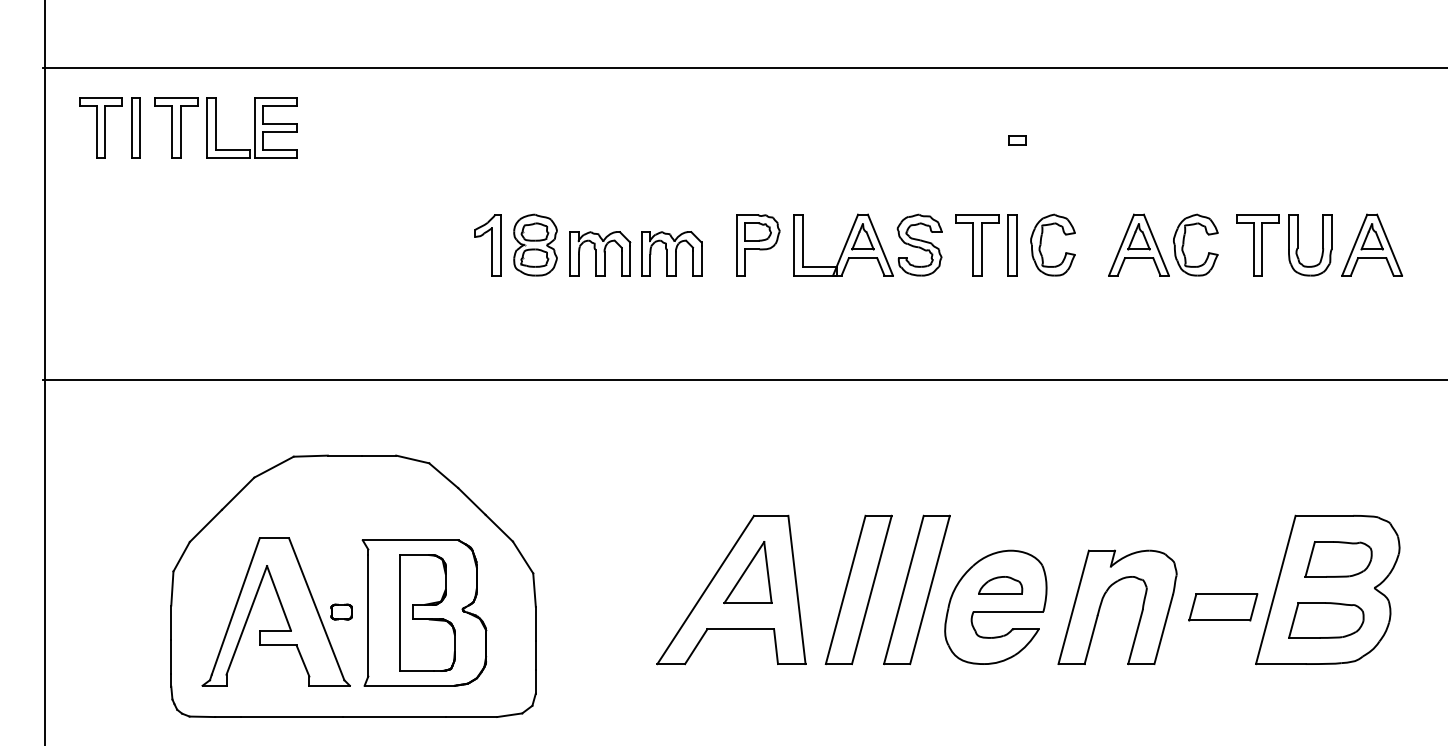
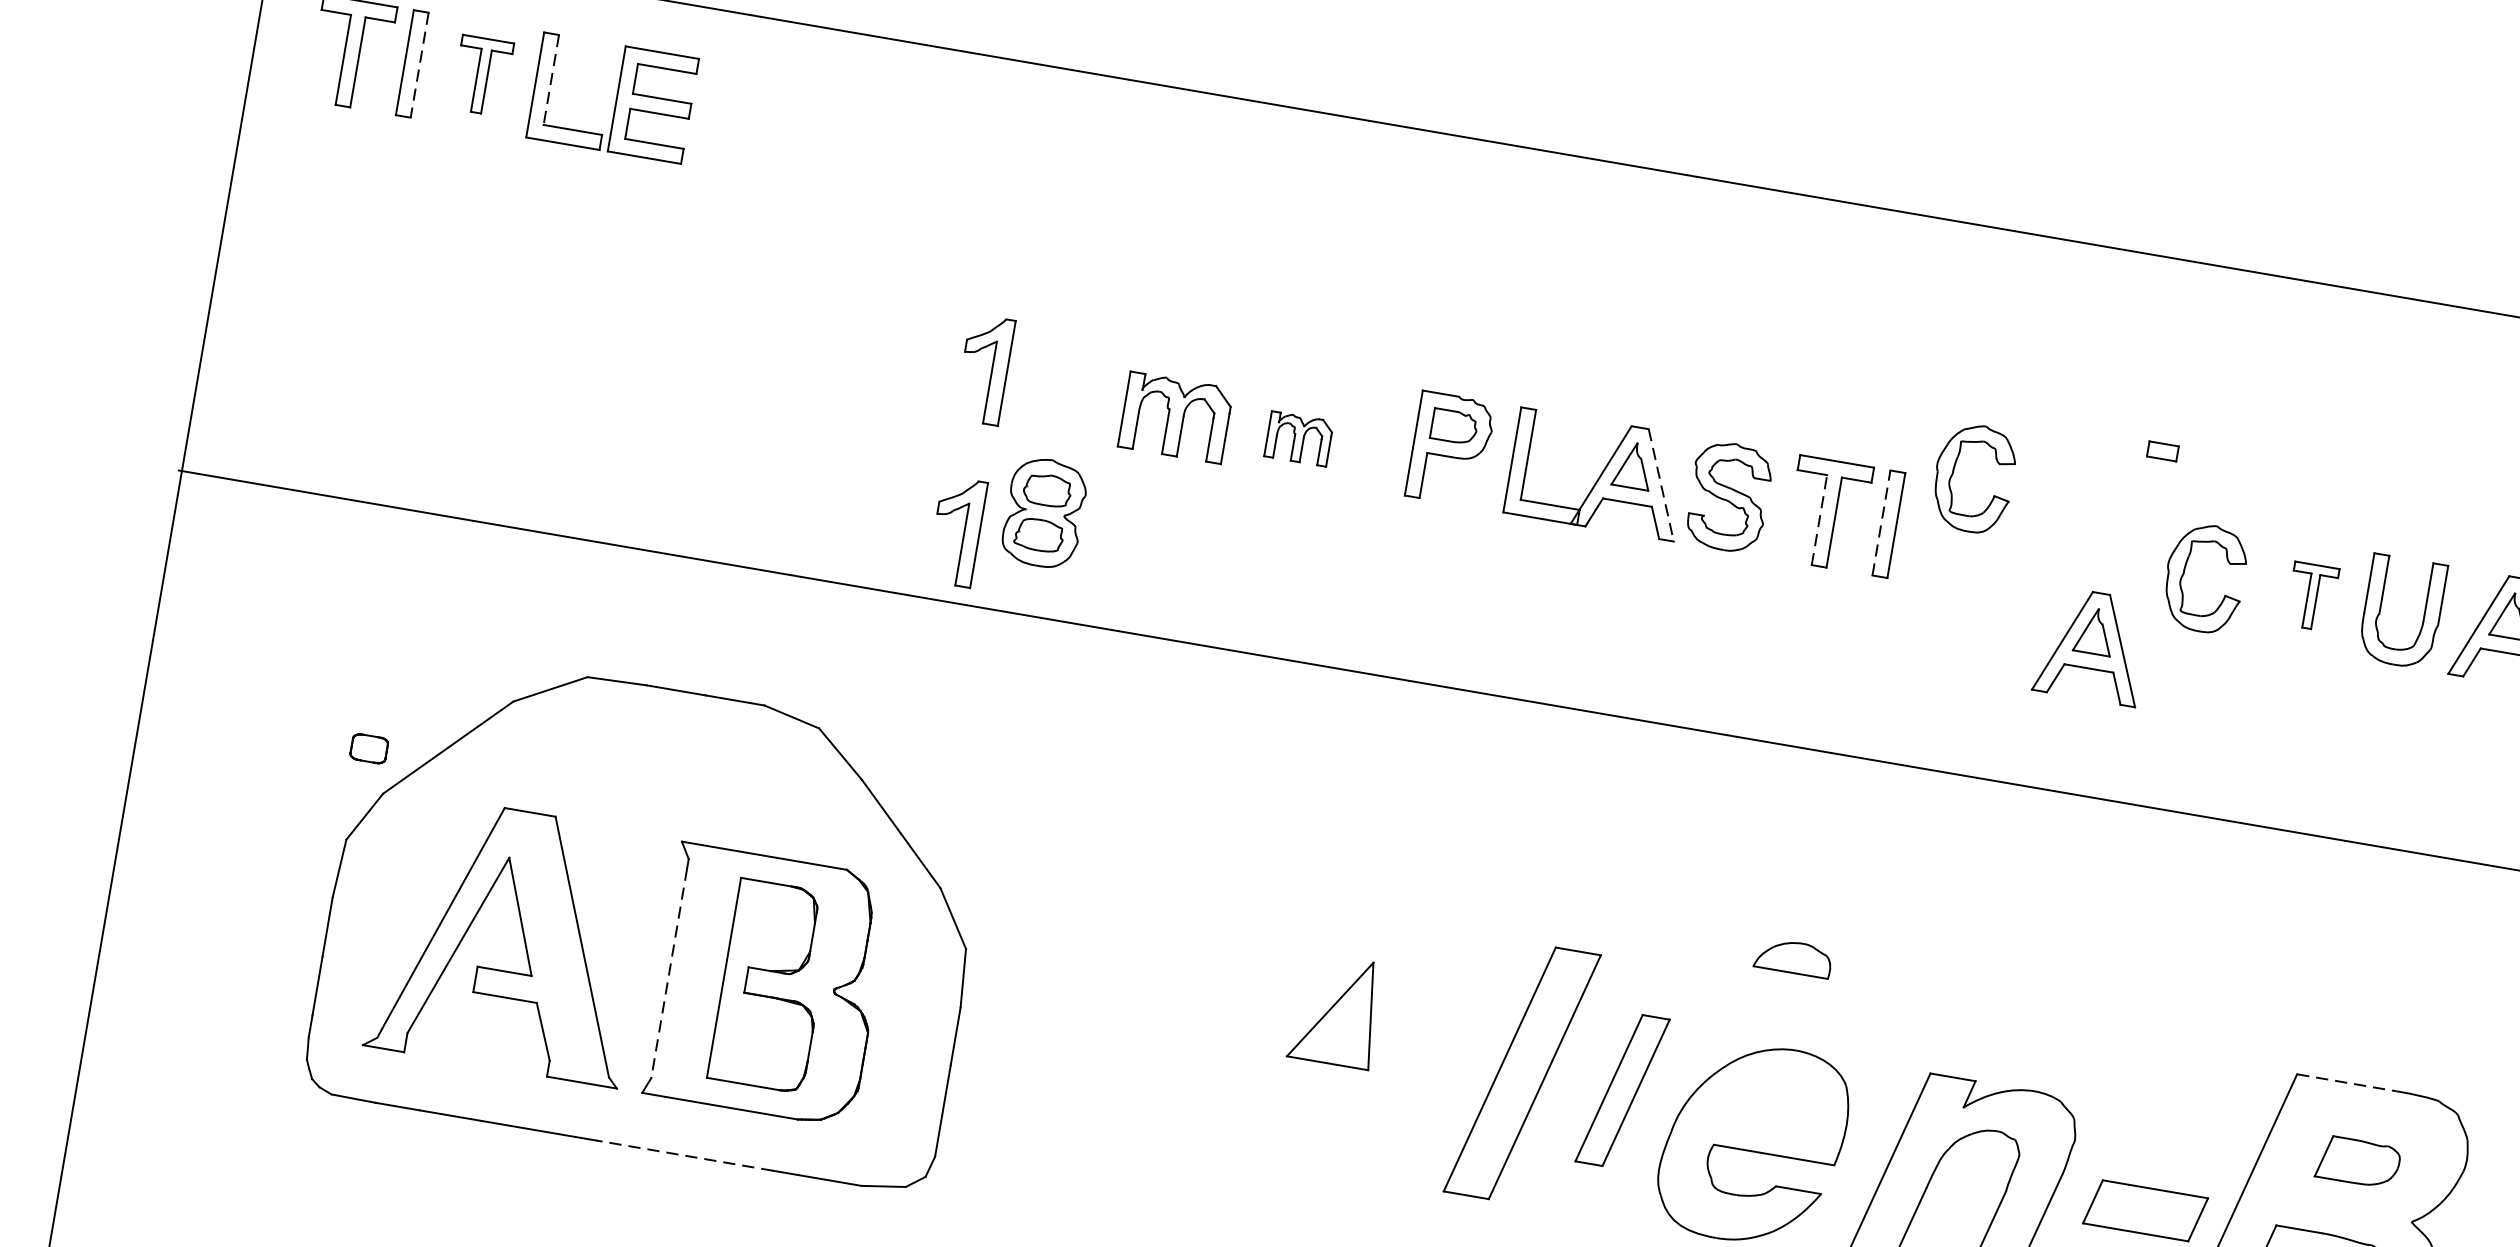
line: (215, 124) -> (550, 81), solid -> dashed
part: (176, 127) -> (482, 75), size x0.7
line: (140, 128) -> (420, 66), solid -> dashed
part: (1017, 140) -> (2162, 450), moved
part: (535, 244) -> (1044, 511), moved
line: (1008, 244) -> (1882, 521), solid -> dashed
part: (1041, 244) -> (1954, 473), moved
part: (1138, 244) -> (2091, 644), moved
line: (880, 245) -> (1661, 485), solid -> dashed
part: (1257, 245) -> (2311, 597), size x0.6
line: (972, 249) -> (1818, 519), solid -> dashed
part: (671, 253) -> (1298, 438), size x0.6
part: (487, 339) -> (956, 532), added
line: (1324, 515) -> (2347, 1082), solid -> dashed
part: (1338, 559) -> (2358, 1162), size x0.7
part: (1000, 585) -> (1793, 957), moved
part: (731, 589) -> (1303, 1035), removed
part: (916, 589) -> (1621, 1089), size x0.6
part: (341, 611) -> (369, 747), moved
line: (368, 615) -> (669, 972), solid -> dashed
line: (394, 717) -> (684, 1156), solid -> dashed

